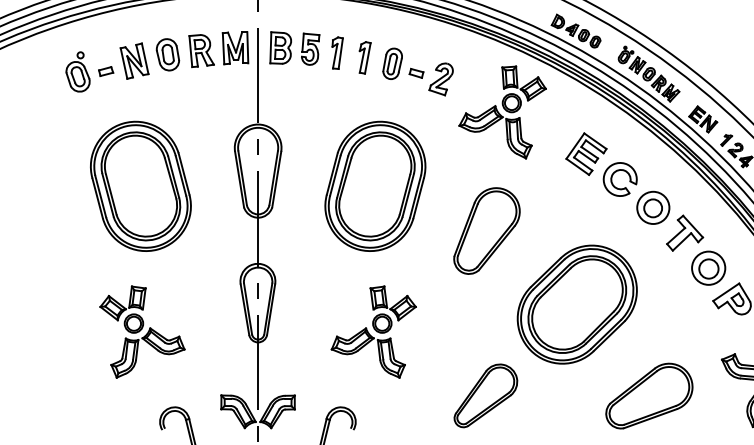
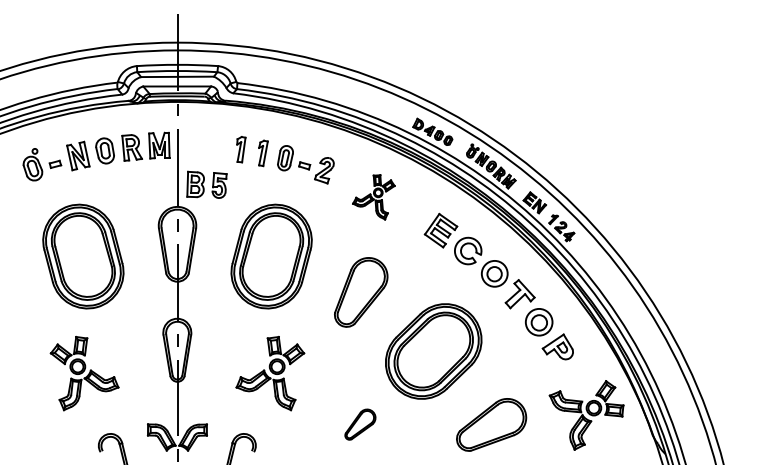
part: (294, 48) -> (206, 184), moved
part: (502, 112) -> (373, 197), size x0.6
part: (486, 395) -> (360, 424), size x0.6

